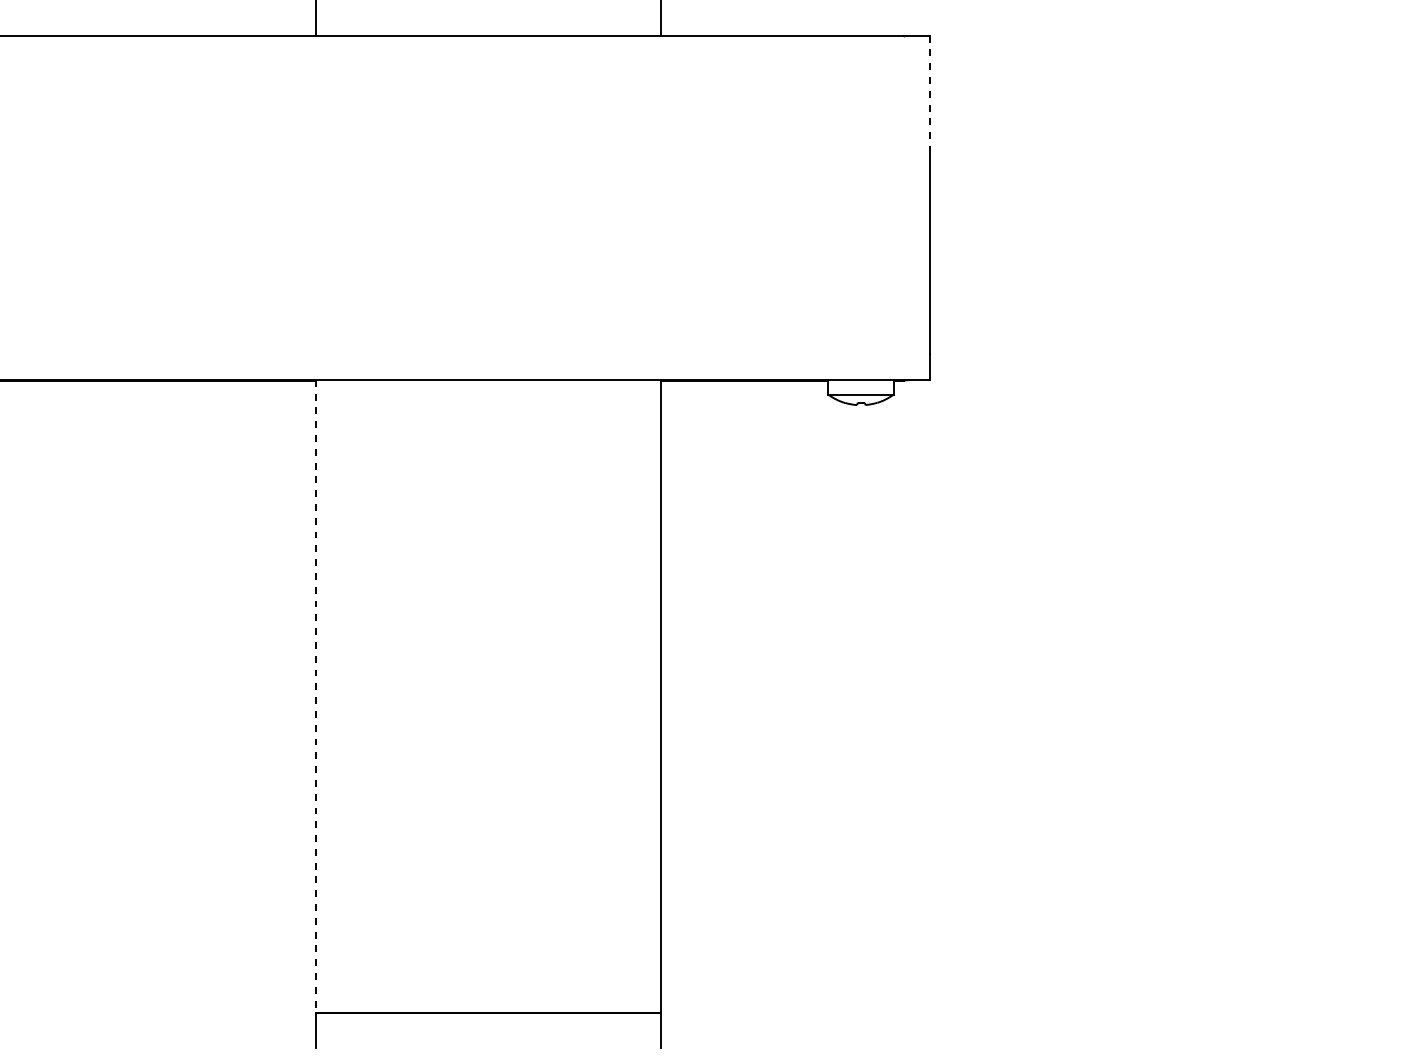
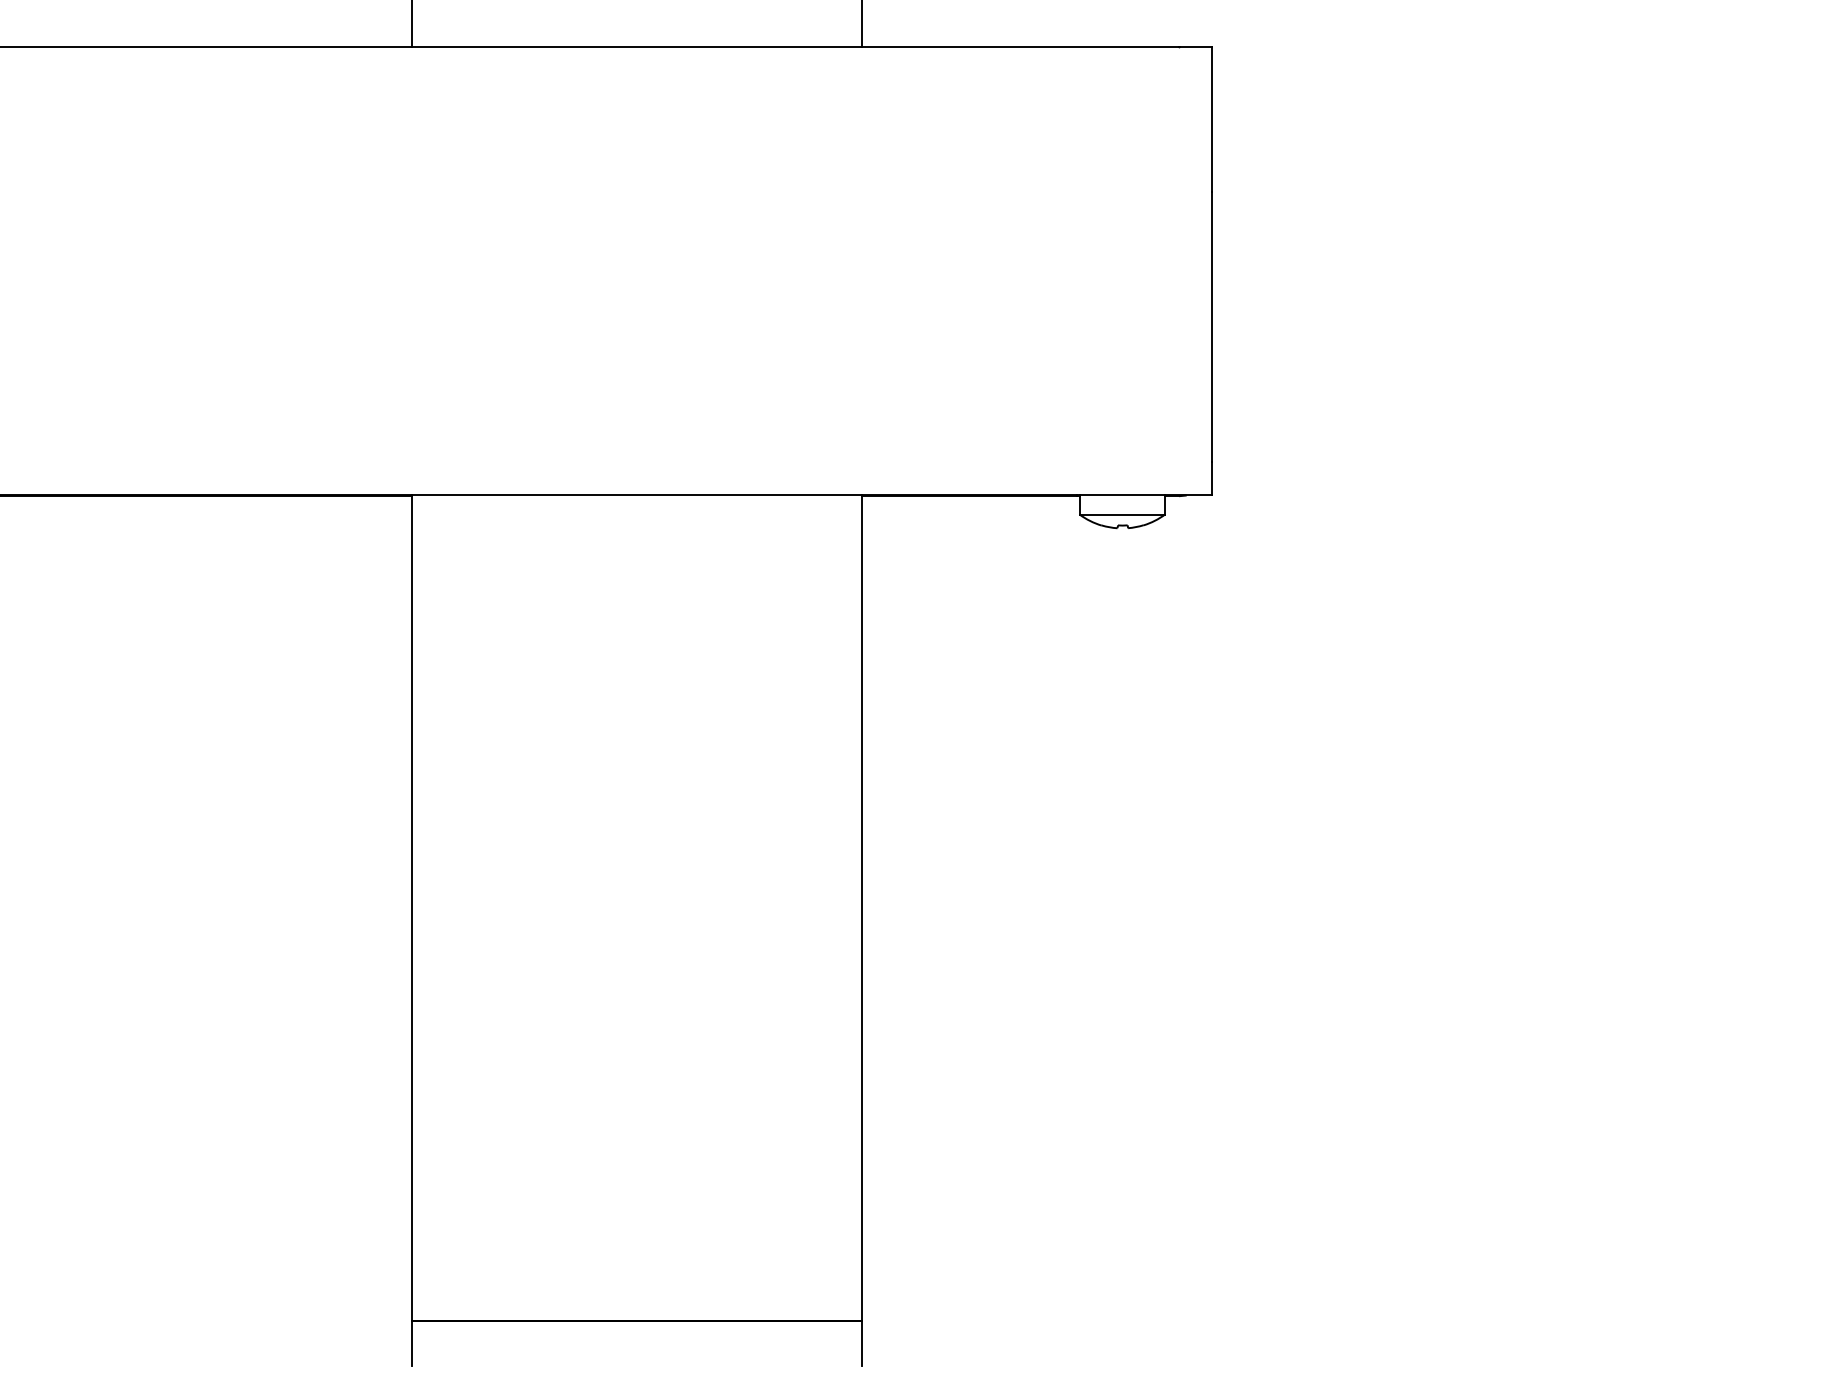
line: (930, 91) -> (1212, 119), dashed -> solid
line: (315, 696) -> (411, 908), dashed -> solid

